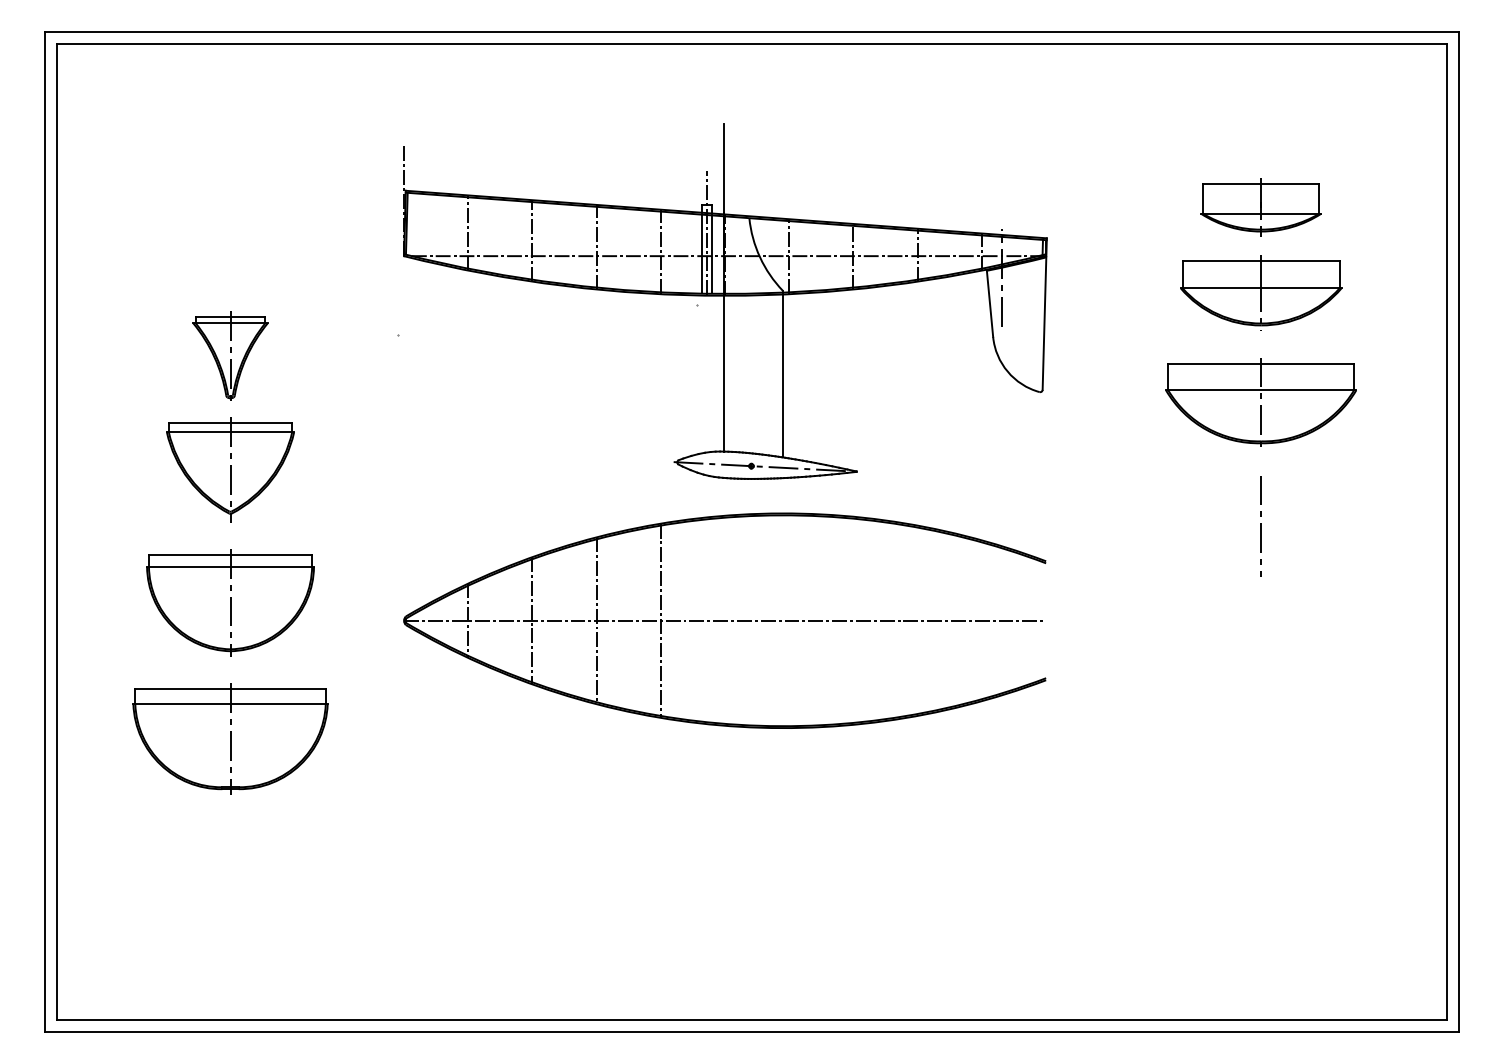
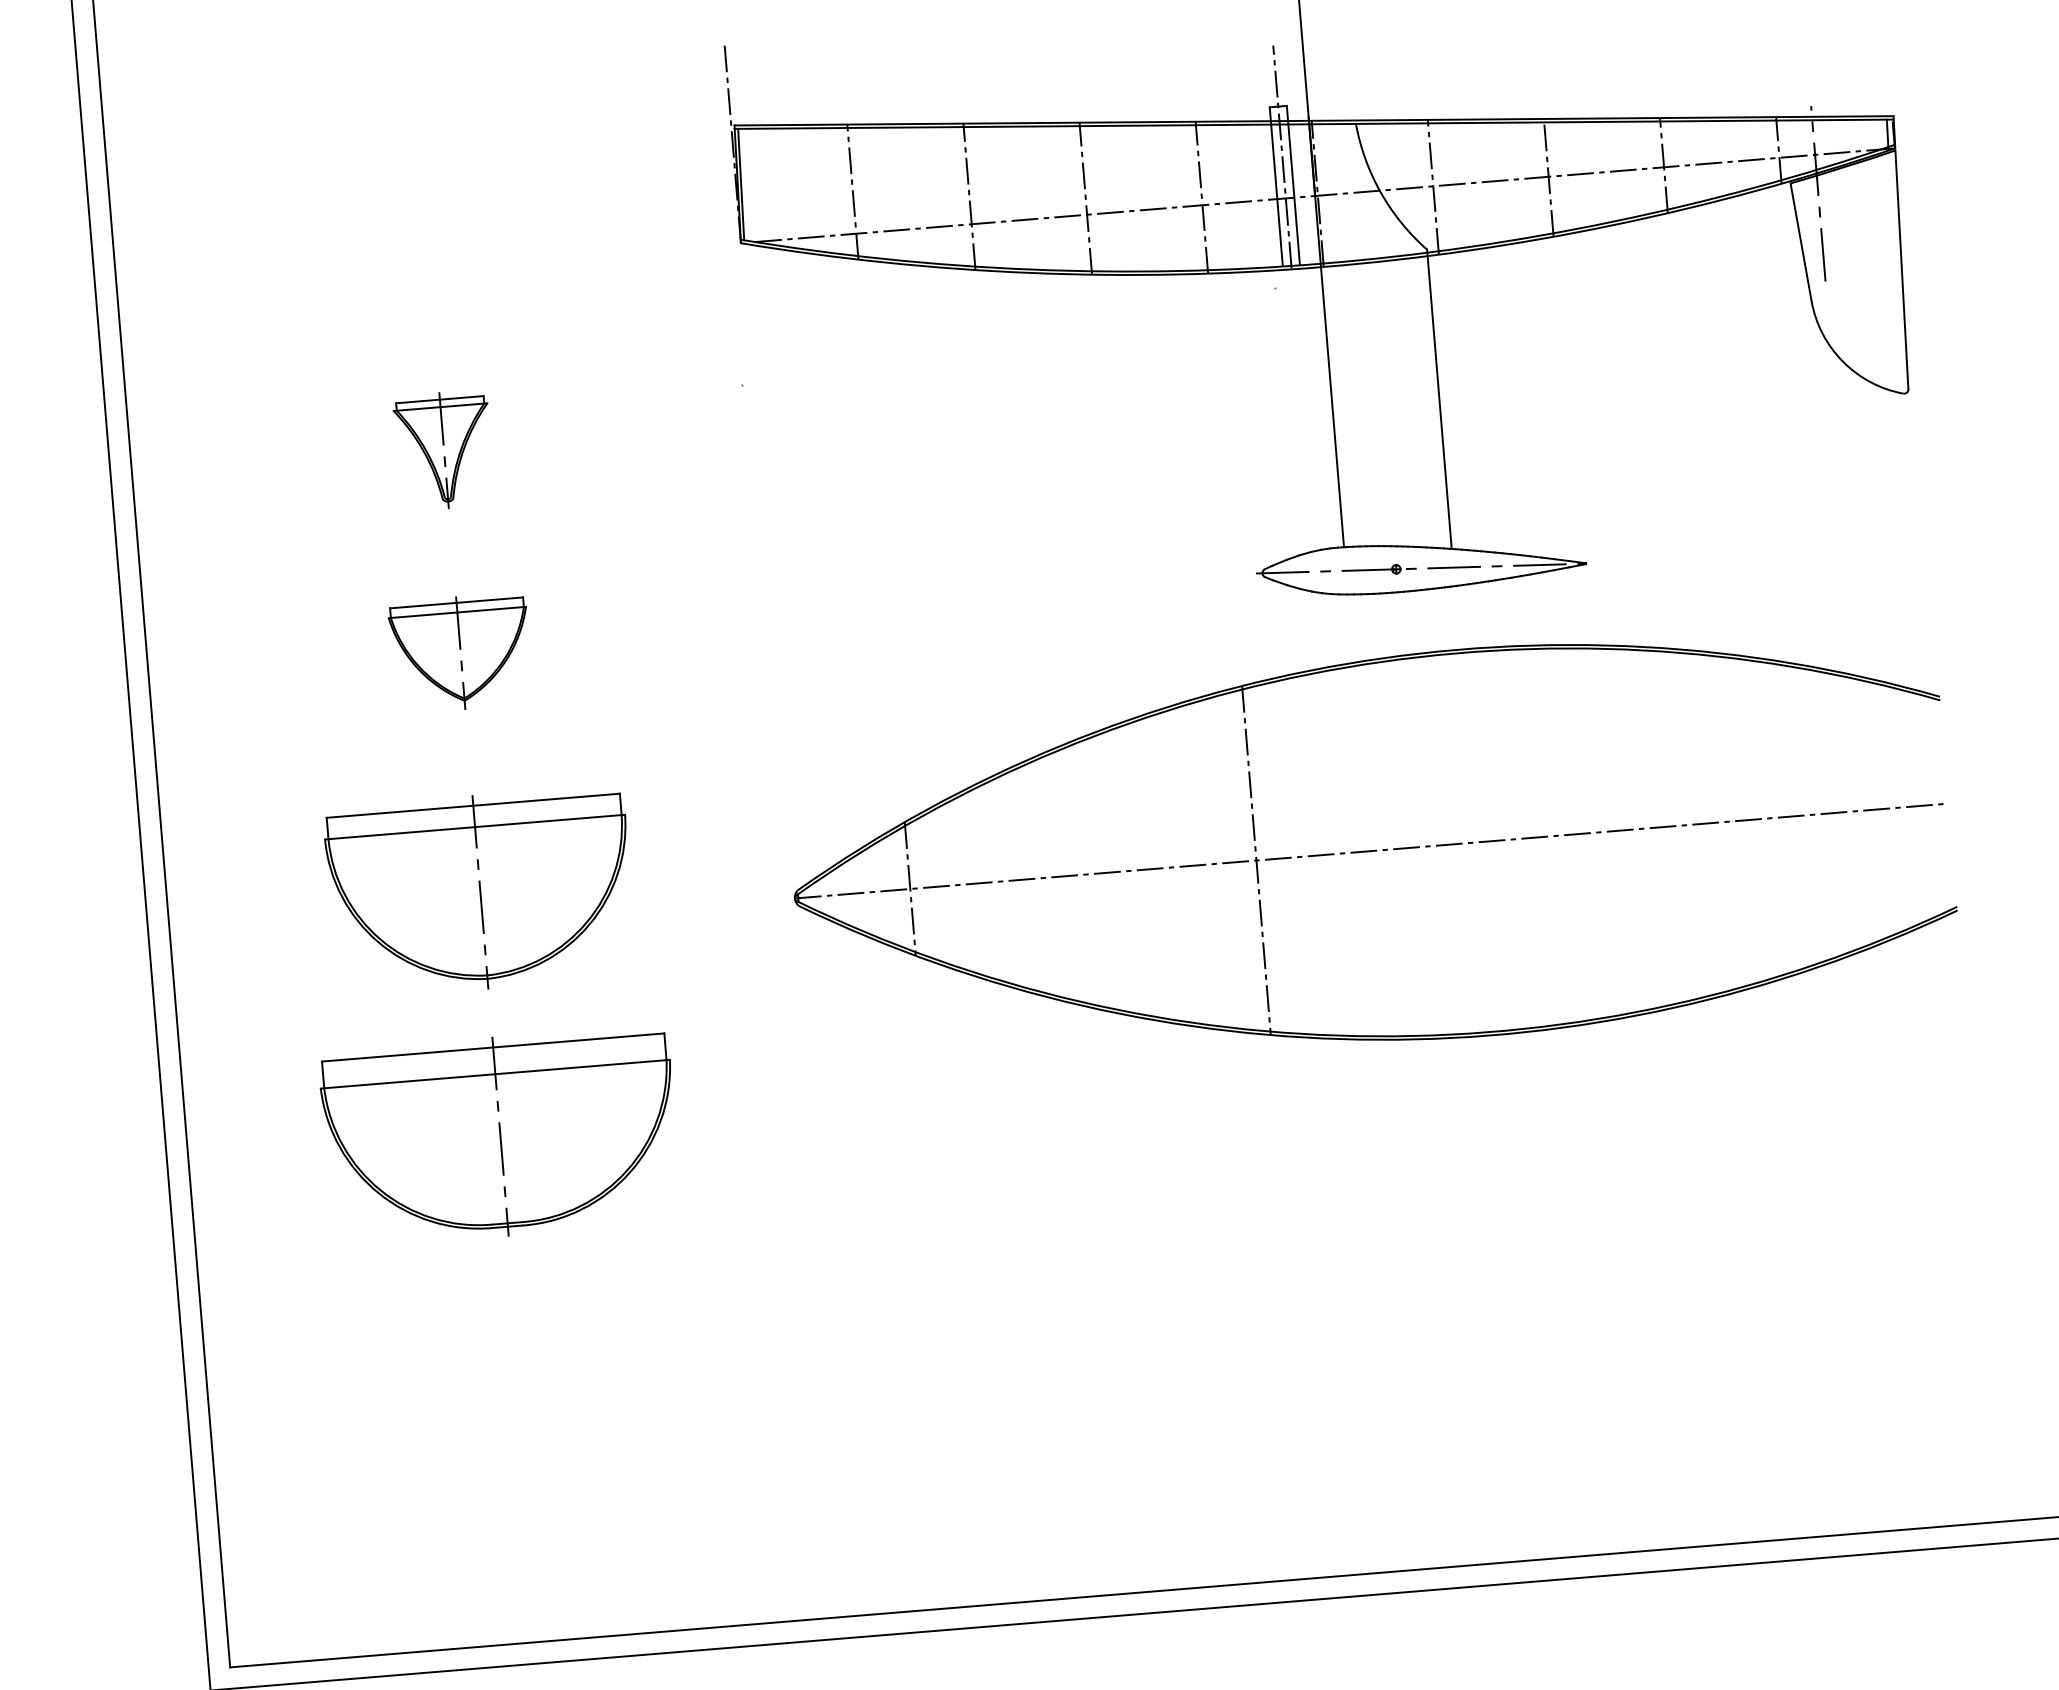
part: (230, 355) -> (443, 447), size x0.7
part: (230, 469) -> (460, 652), size x0.6
line: (532, 620) -> (1025, 879), removed
line: (596, 620) -> (1140, 869), removed

